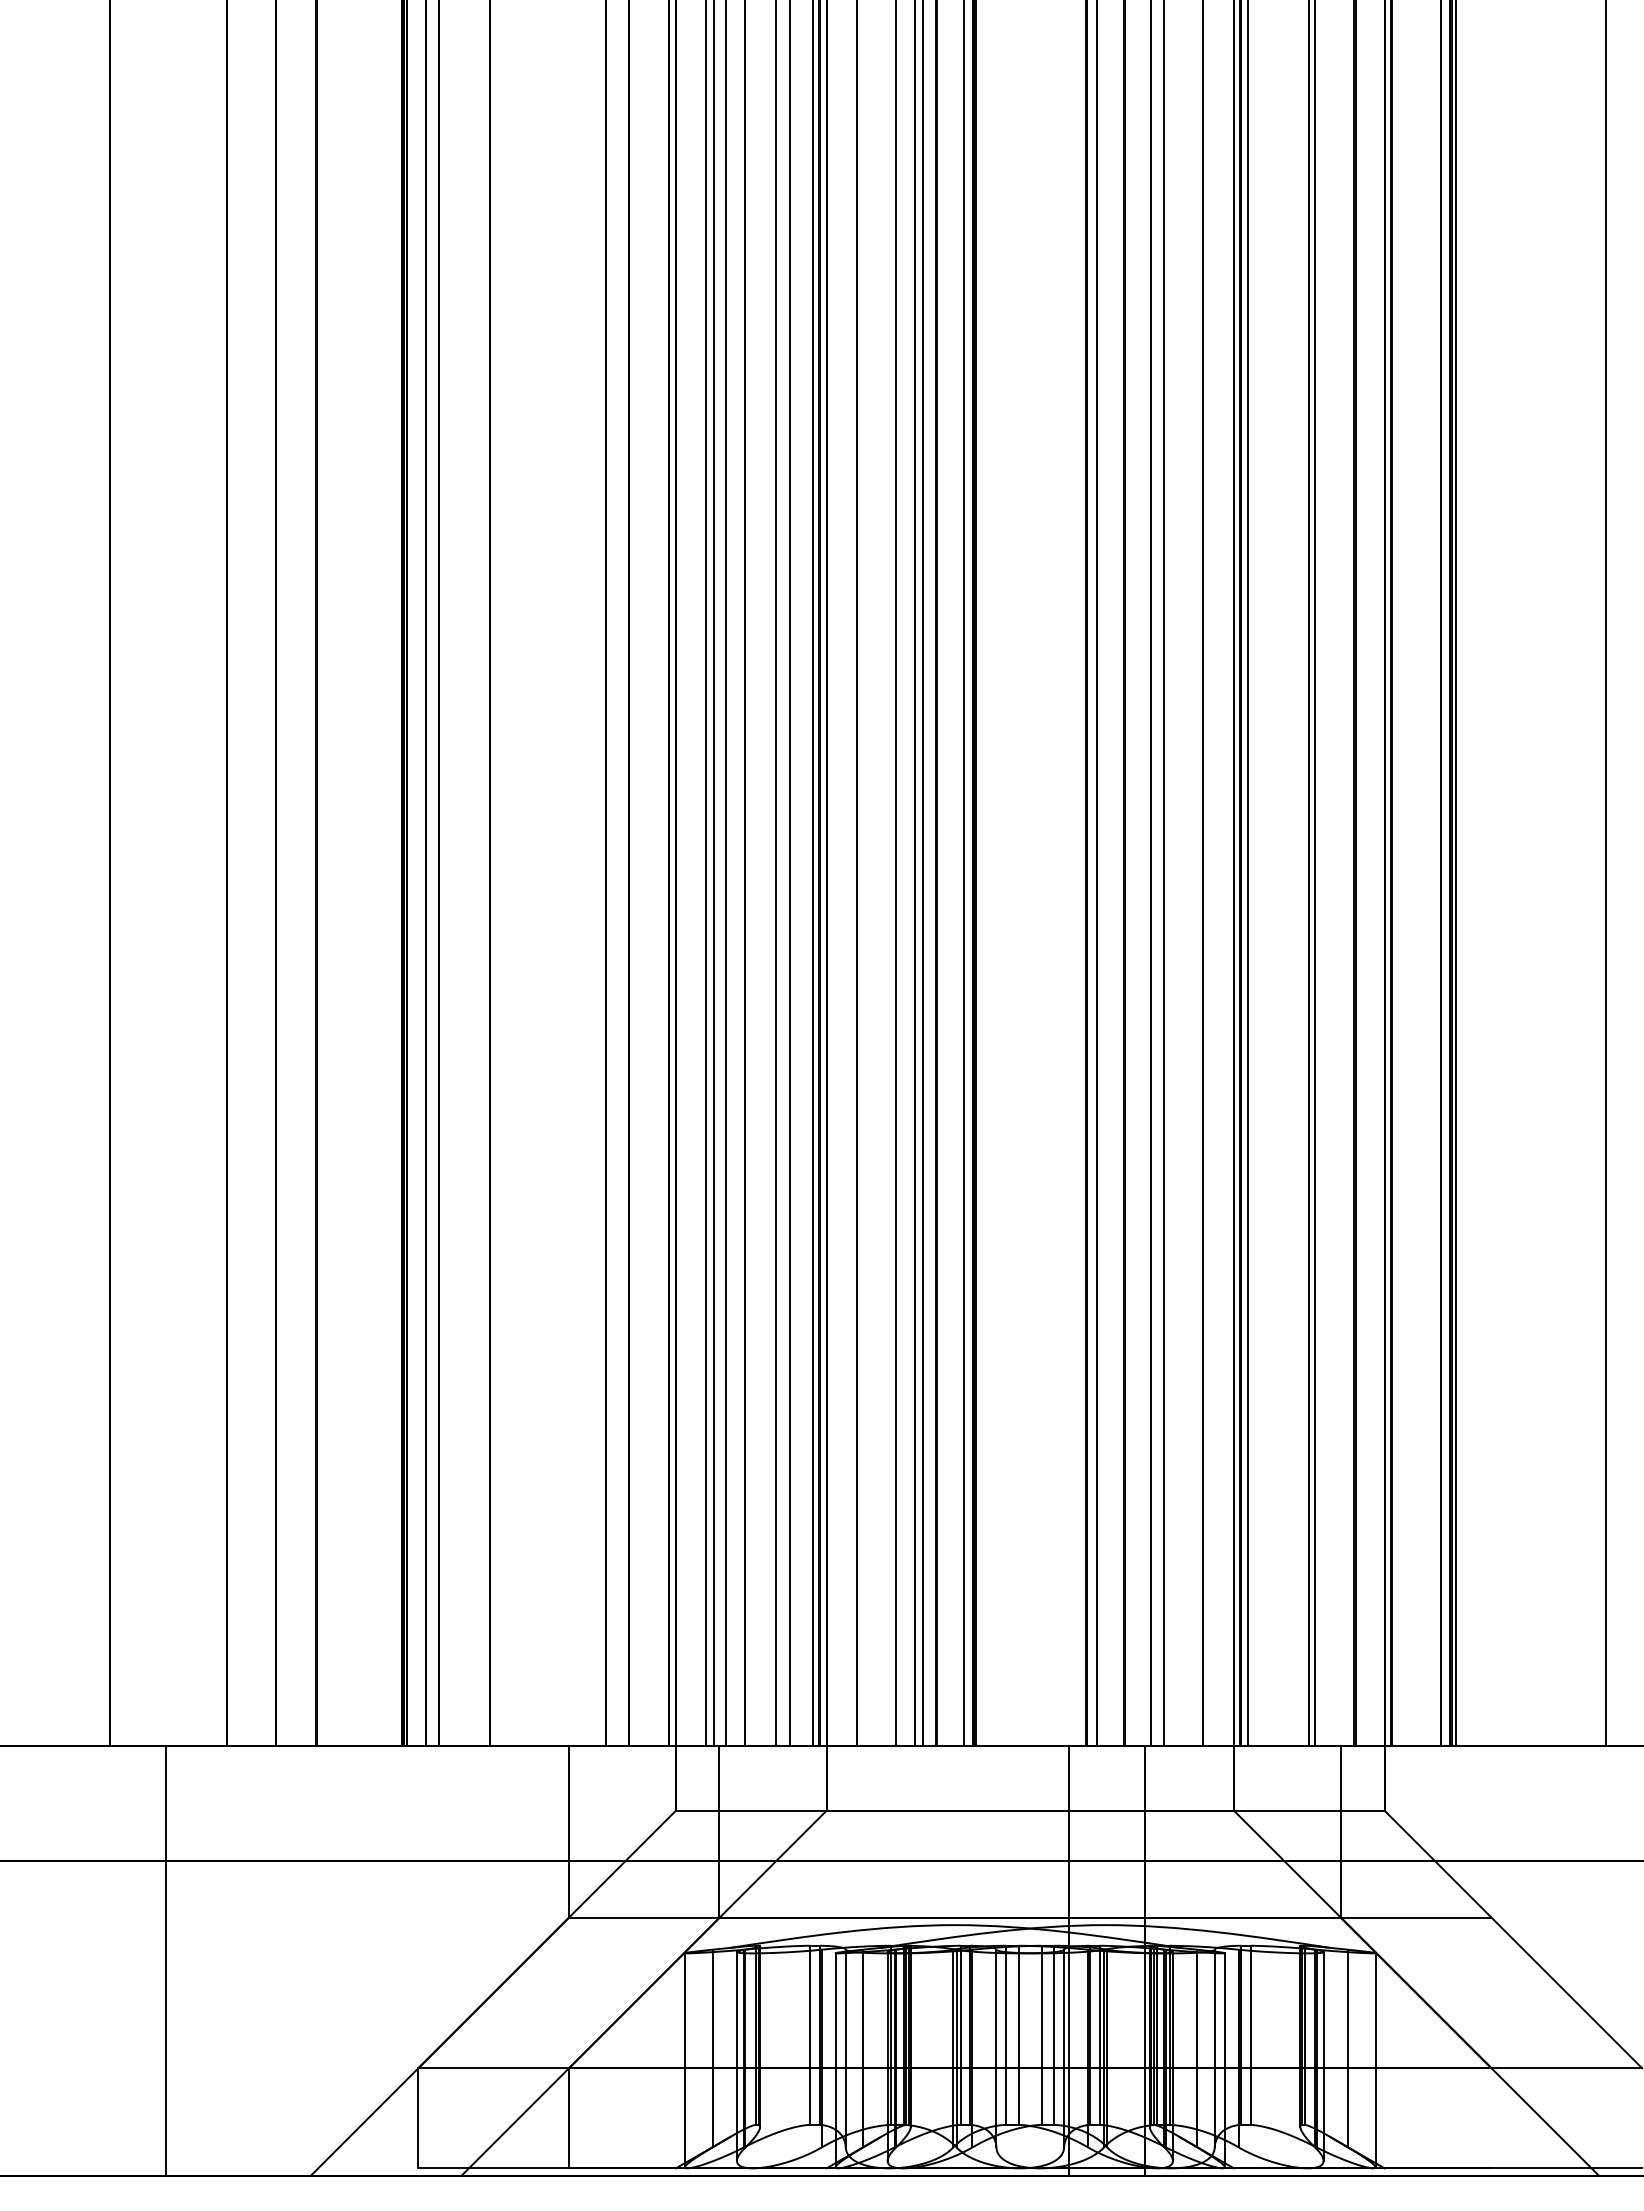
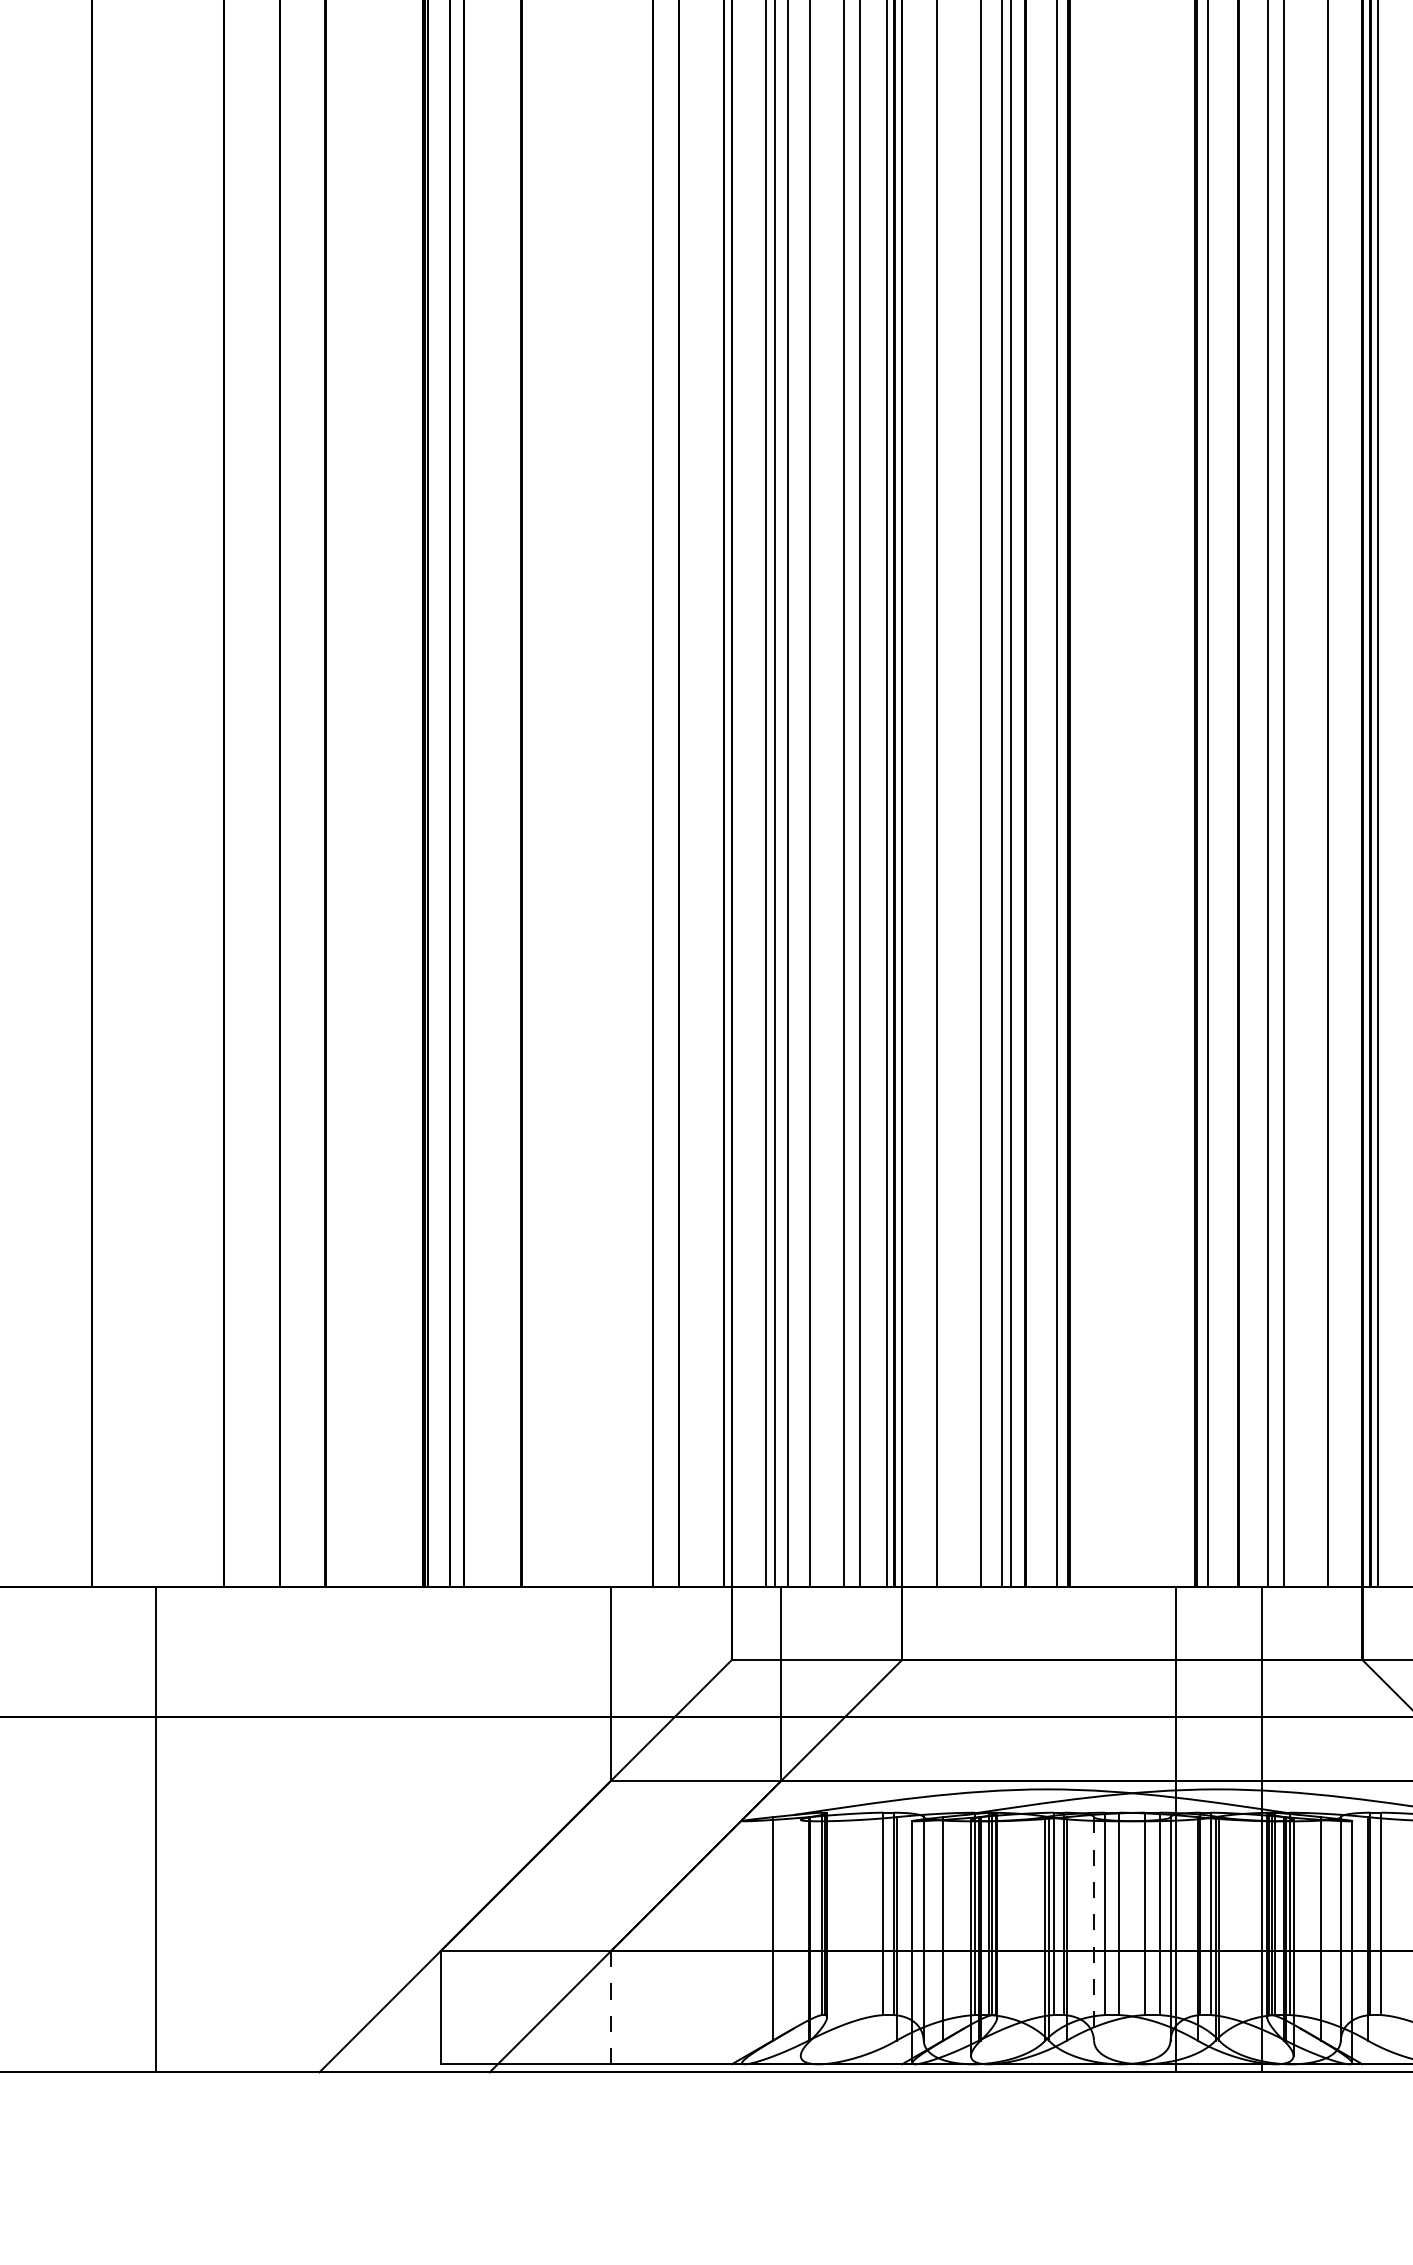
line: (996, 2048) -> (1094, 1928), solid -> dashed
line: (737, 2056) -> (801, 1937), removed
line: (685, 2060) -> (742, 1942), removed
line: (569, 2118) -> (611, 2007), solid -> dashed

